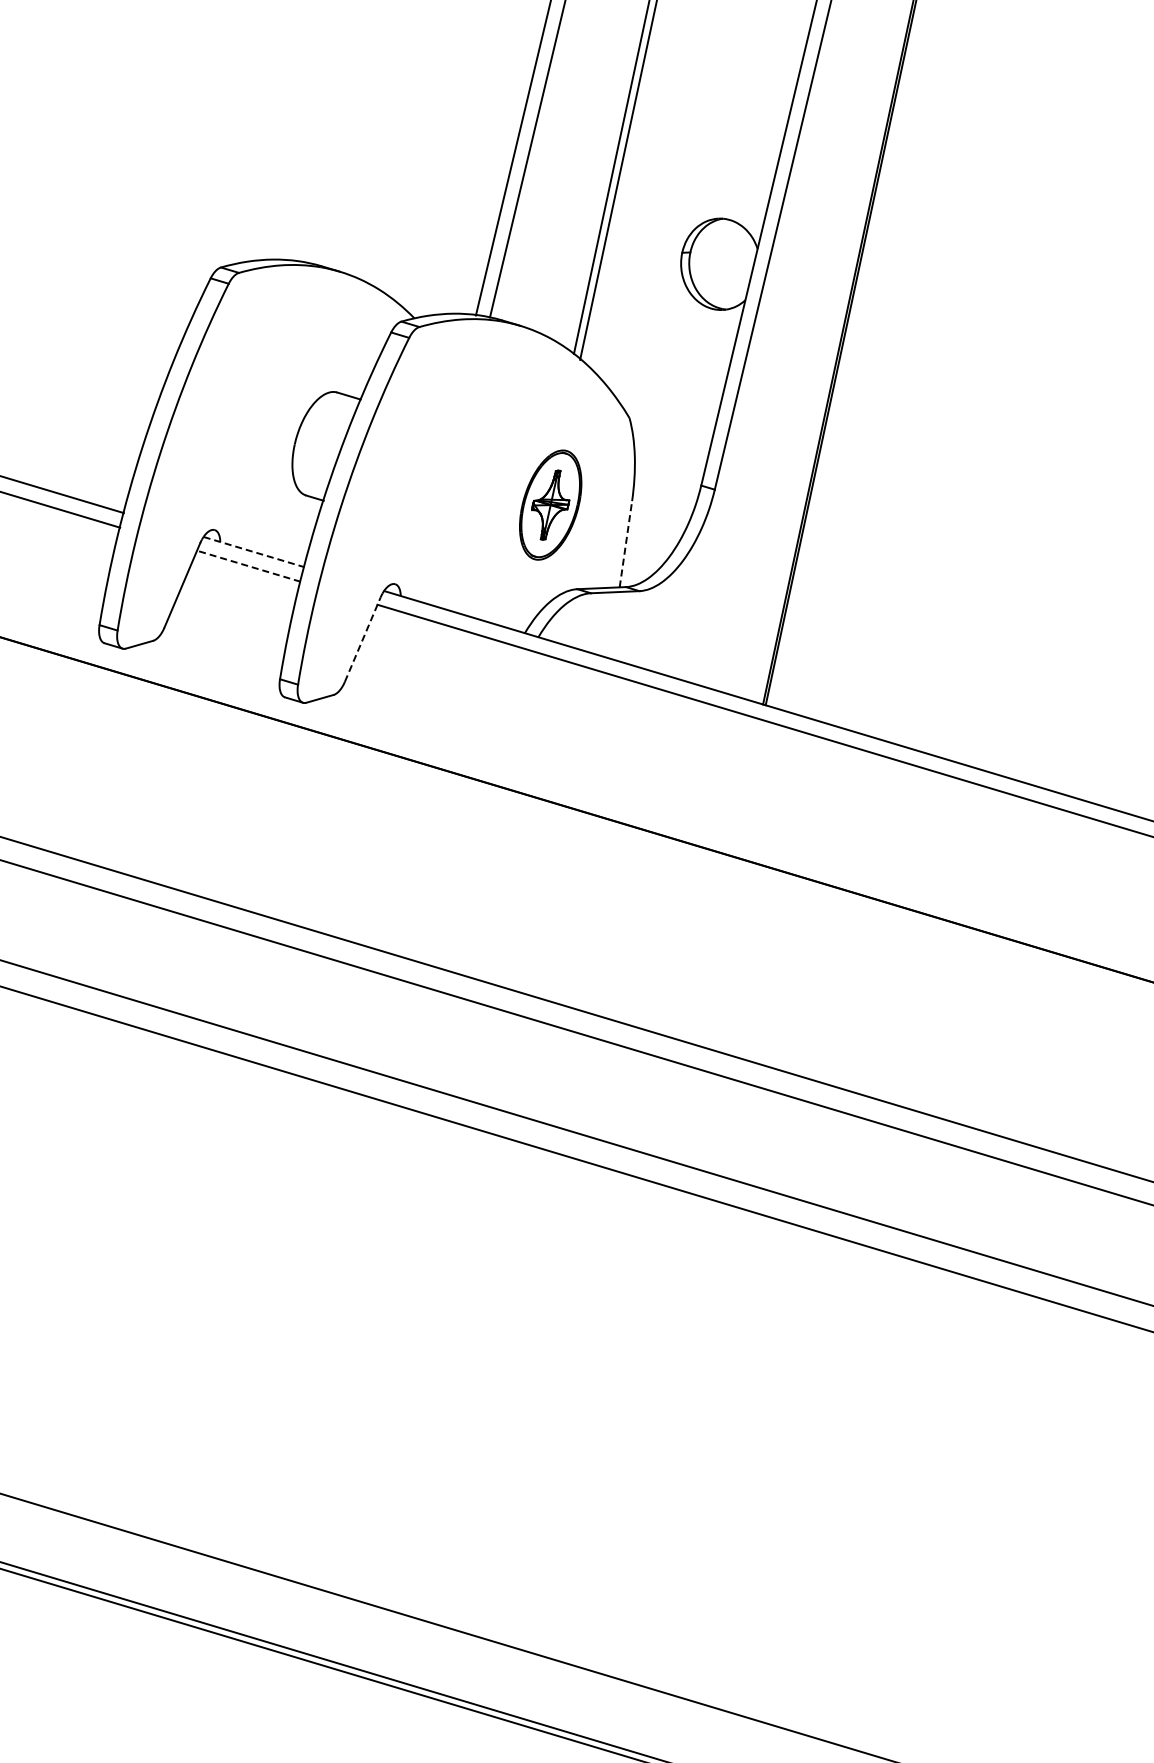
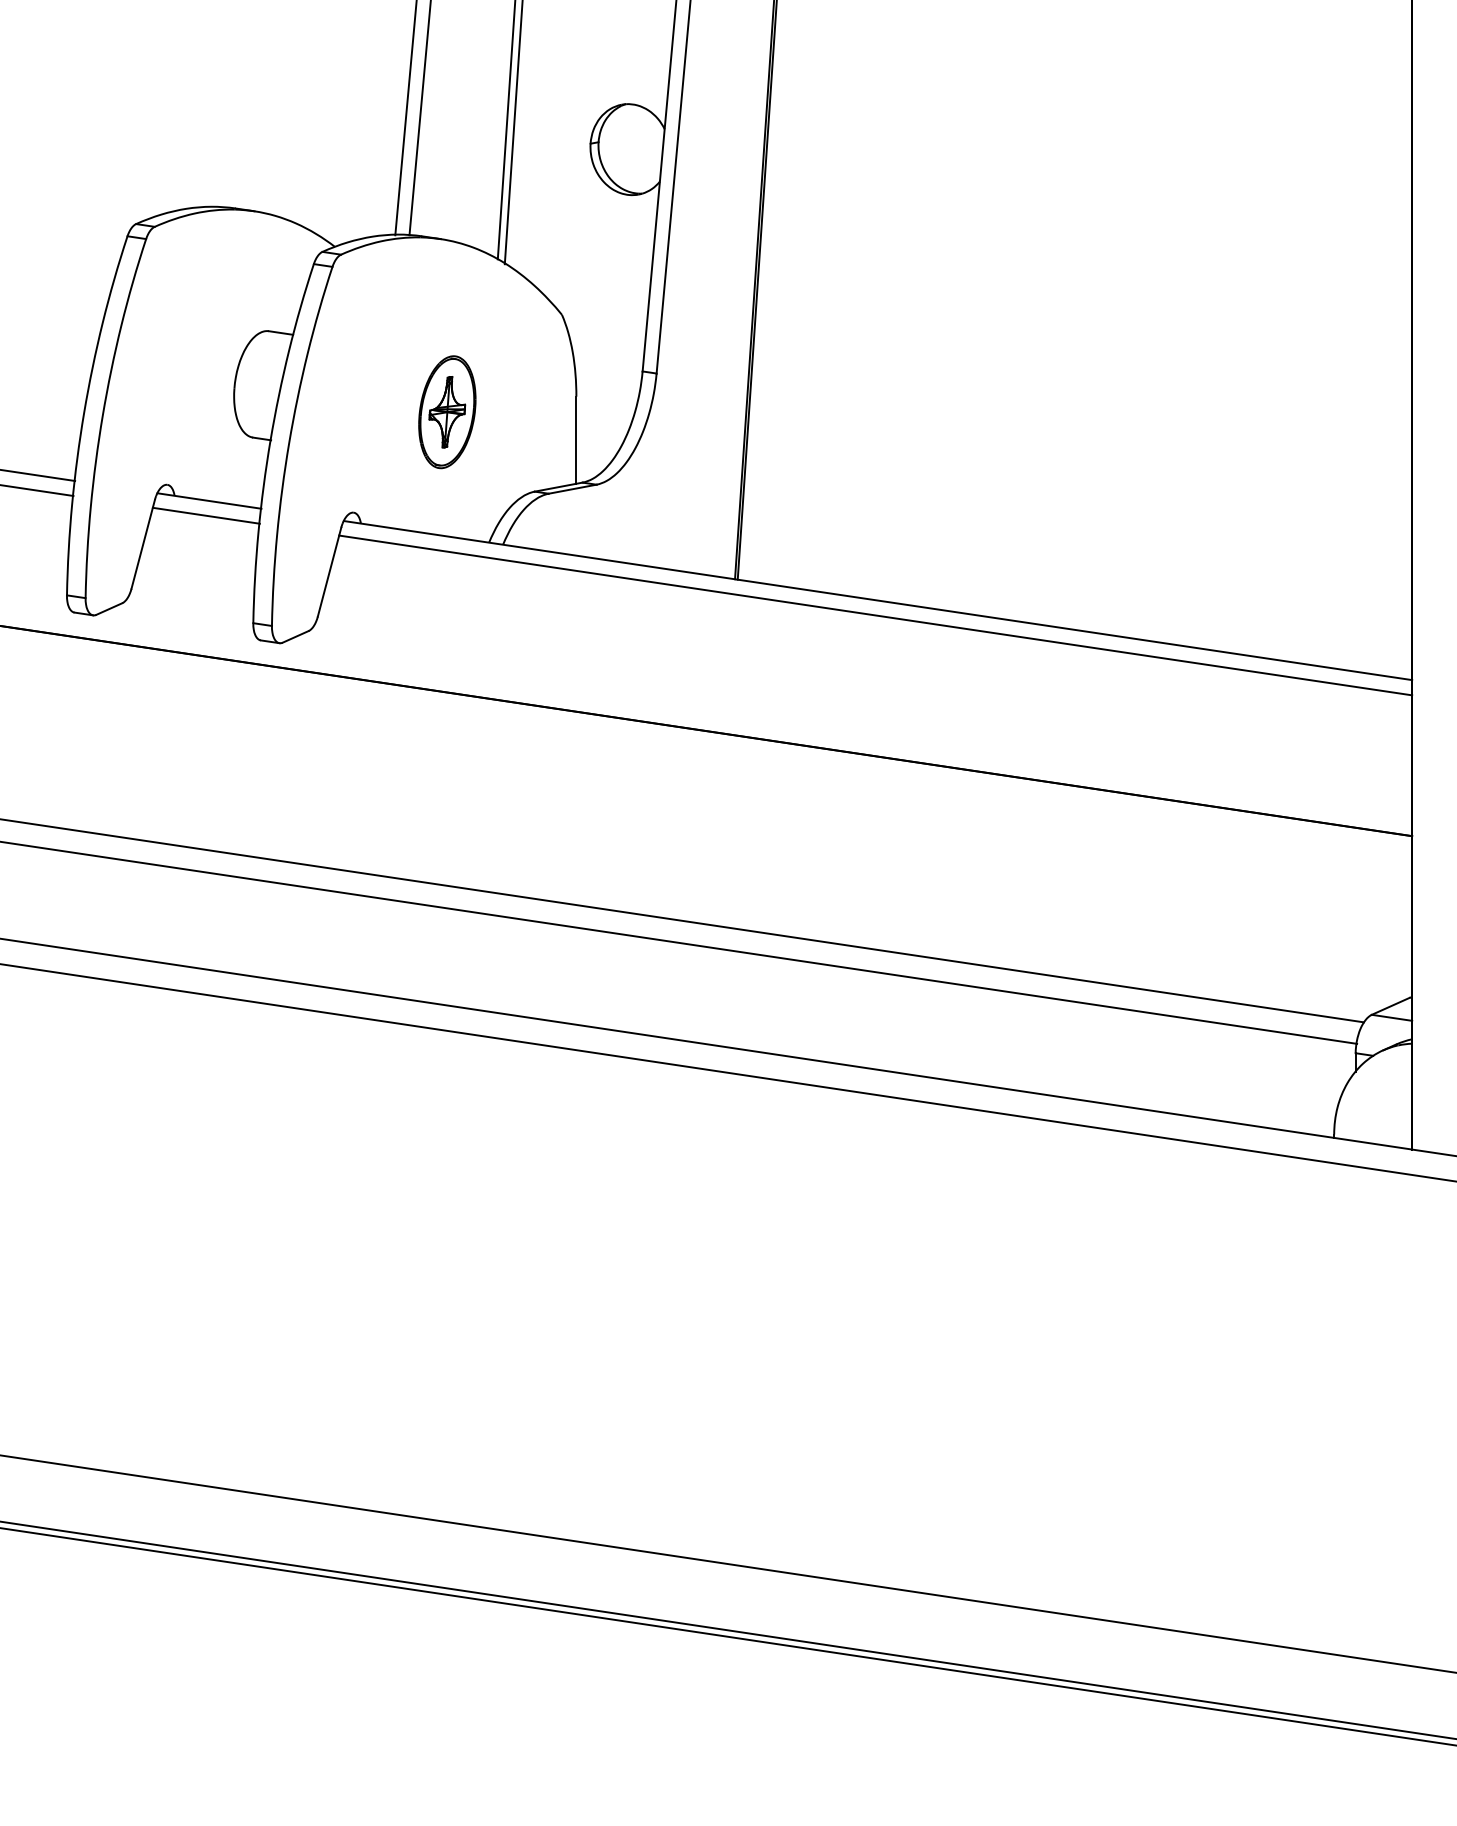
part: (550, 505) -> (447, 412), moved
line: (625, 544) -> (576, 440), dashed -> solid
line: (254, 552) -> (209, 501), dashed -> solid
line: (248, 565) -> (205, 515), dashed -> solid
line: (362, 639) -> (329, 572), dashed -> solid

